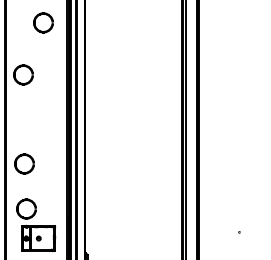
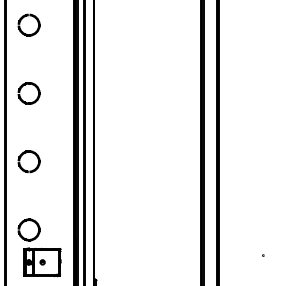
part: (43, 22) -> (29, 24), moved
part: (23, 74) -> (29, 92), moved
part: (24, 163) -> (29, 161), moved

